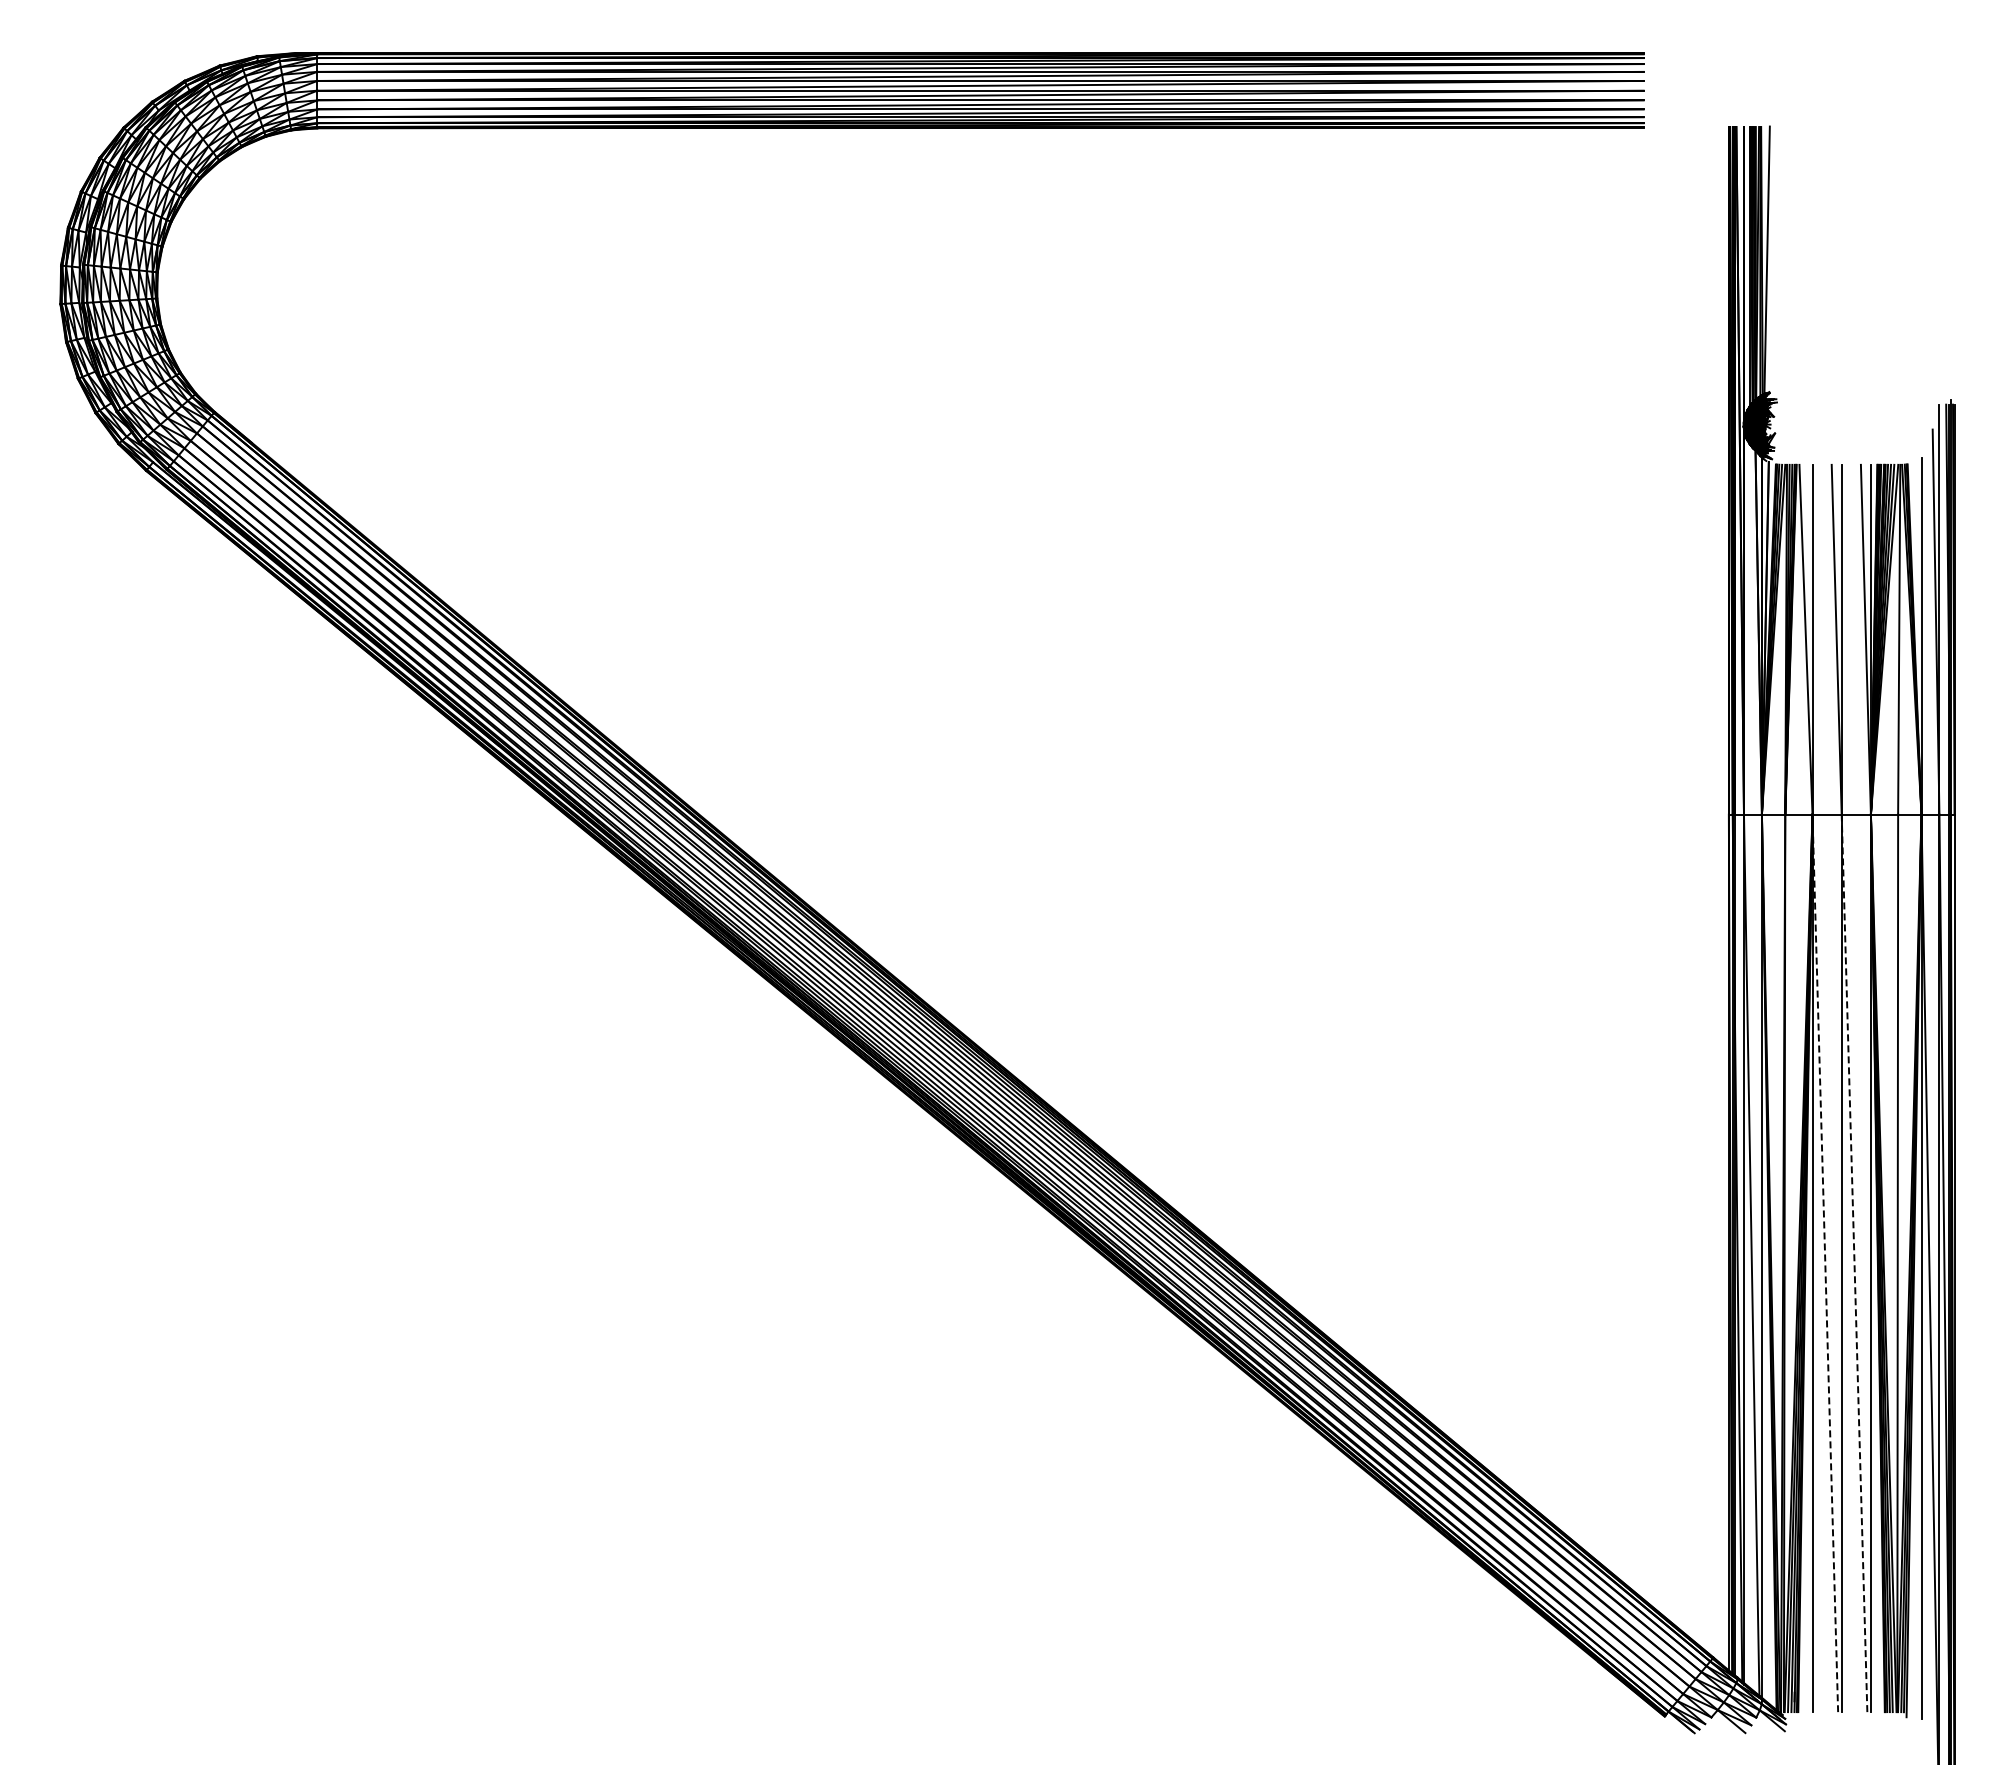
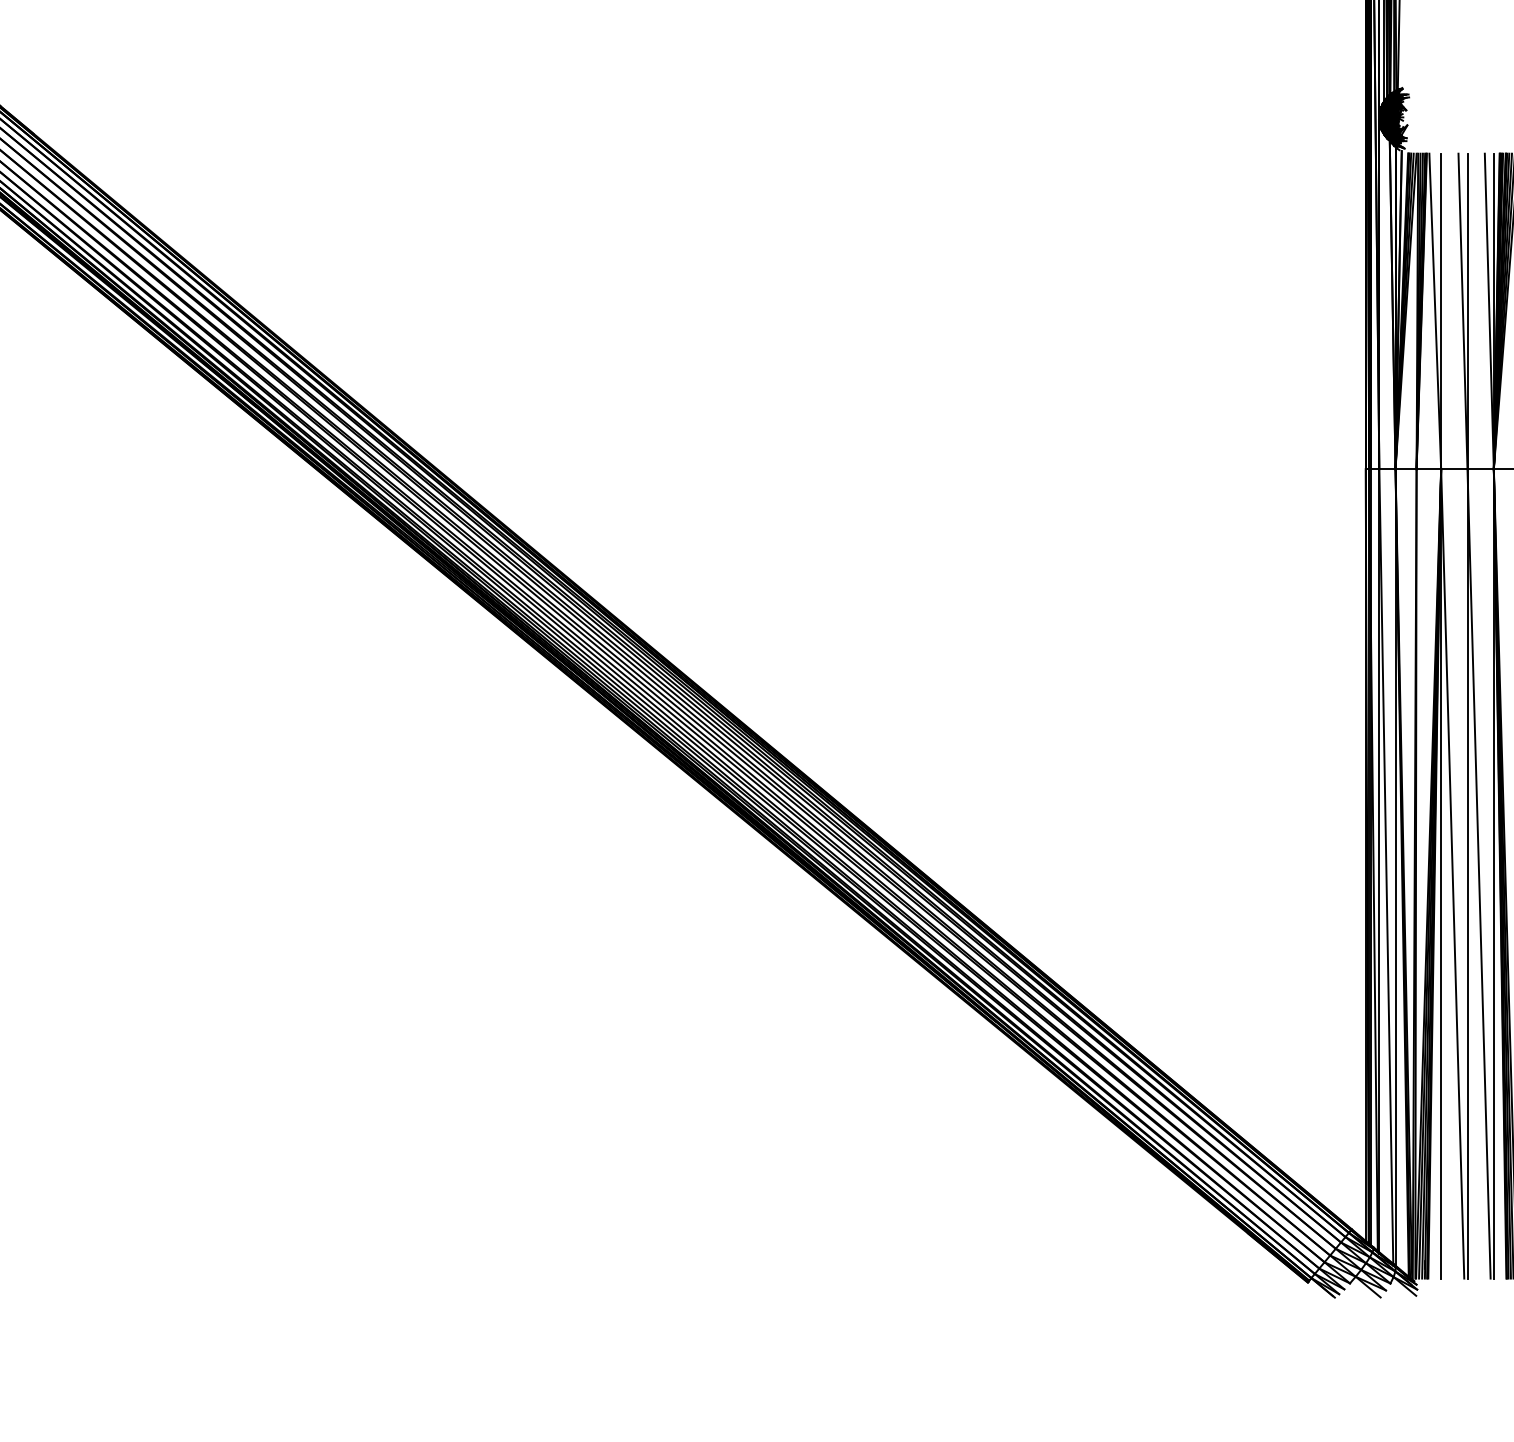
line: (1825, 1263) -> (1452, 873), dashed -> solid
line: (1854, 1263) -> (1479, 873), dashed -> solid

